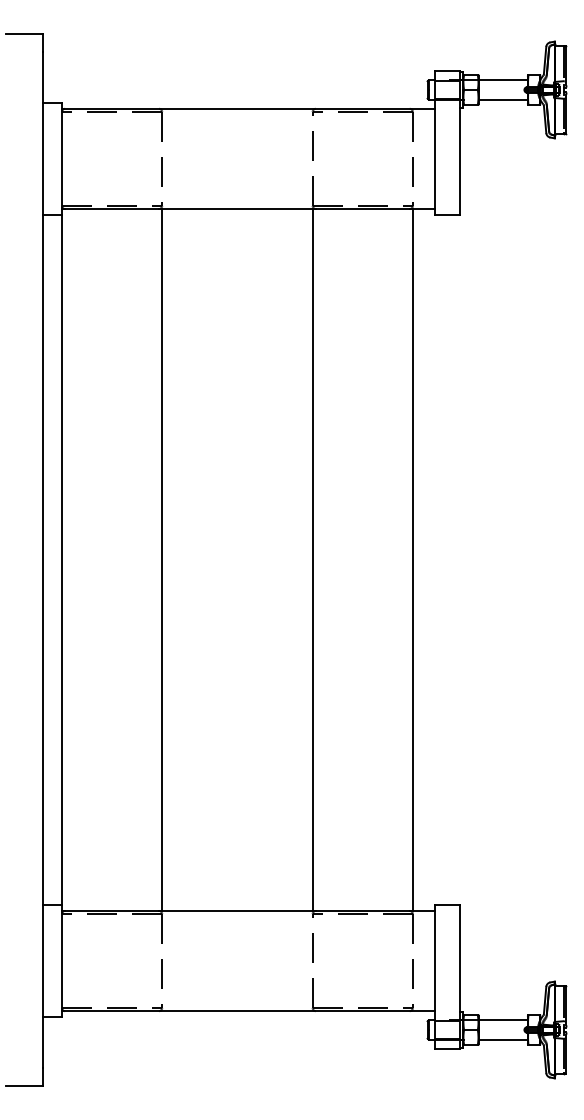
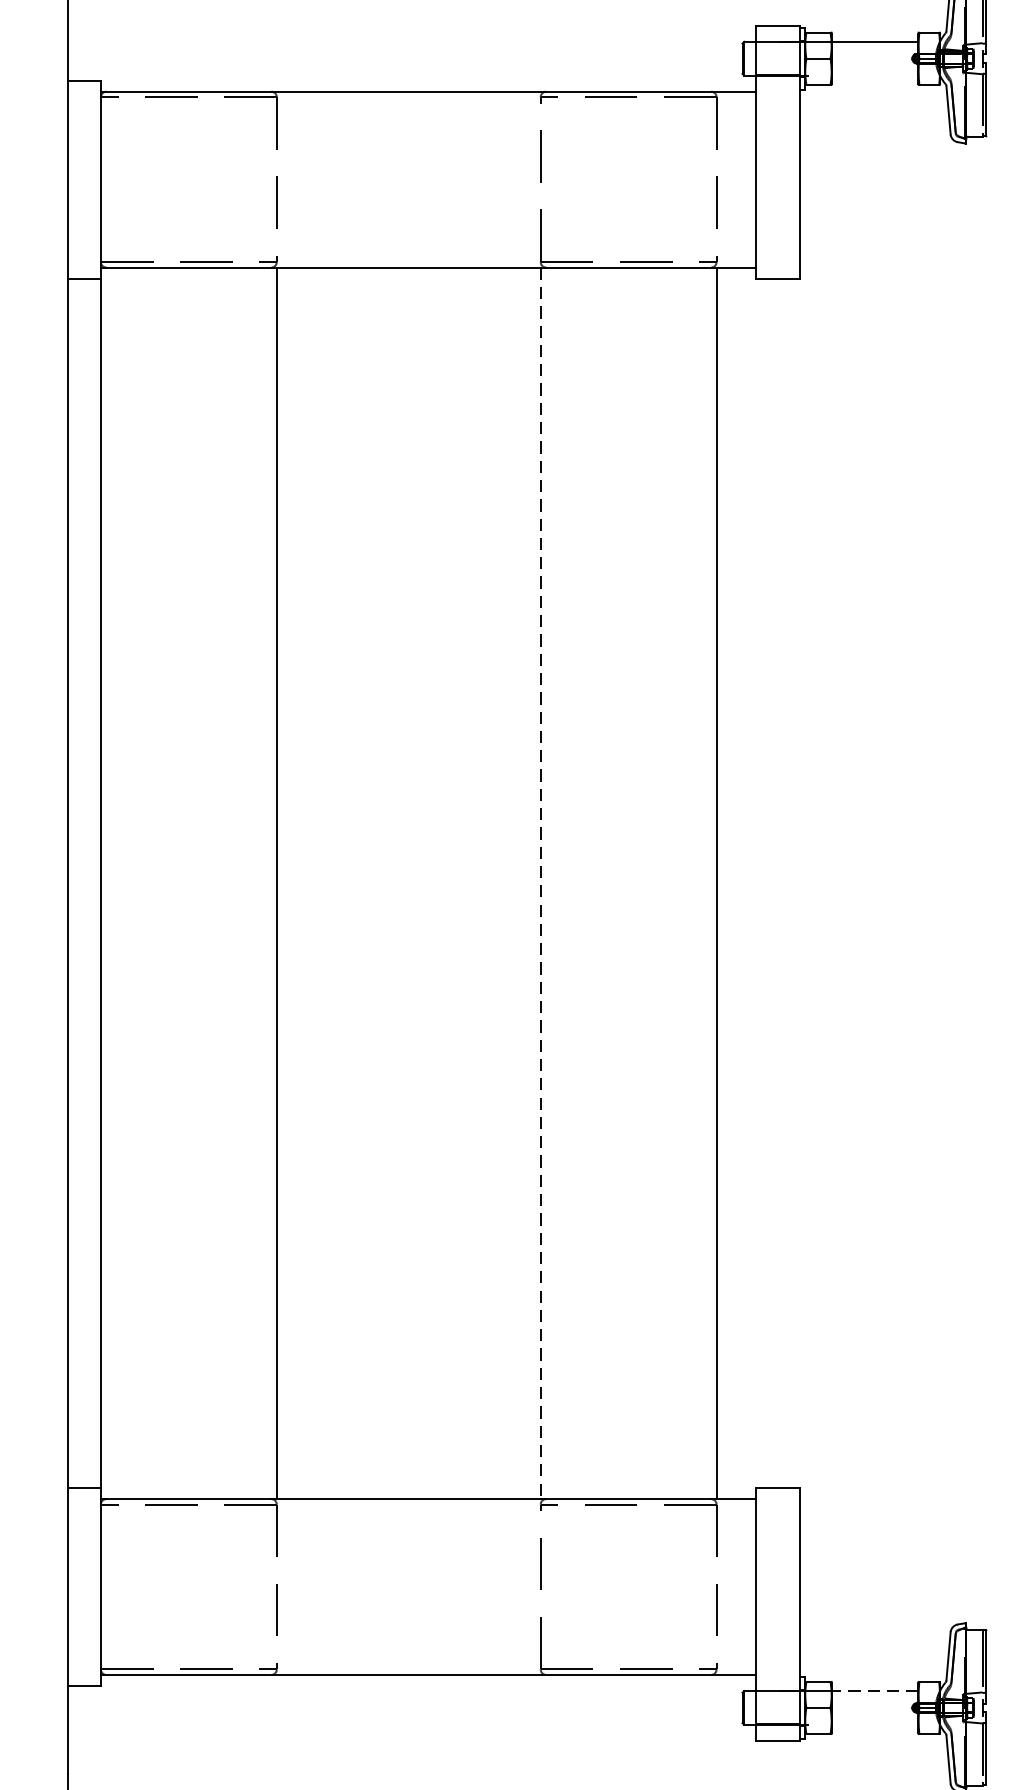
line: (502, 99) -> (873, 75), removed
line: (312, 559) -> (540, 882), solid -> dashed
line: (503, 1020) -> (875, 1691), solid -> dashed
line: (502, 1039) -> (873, 1724), removed

